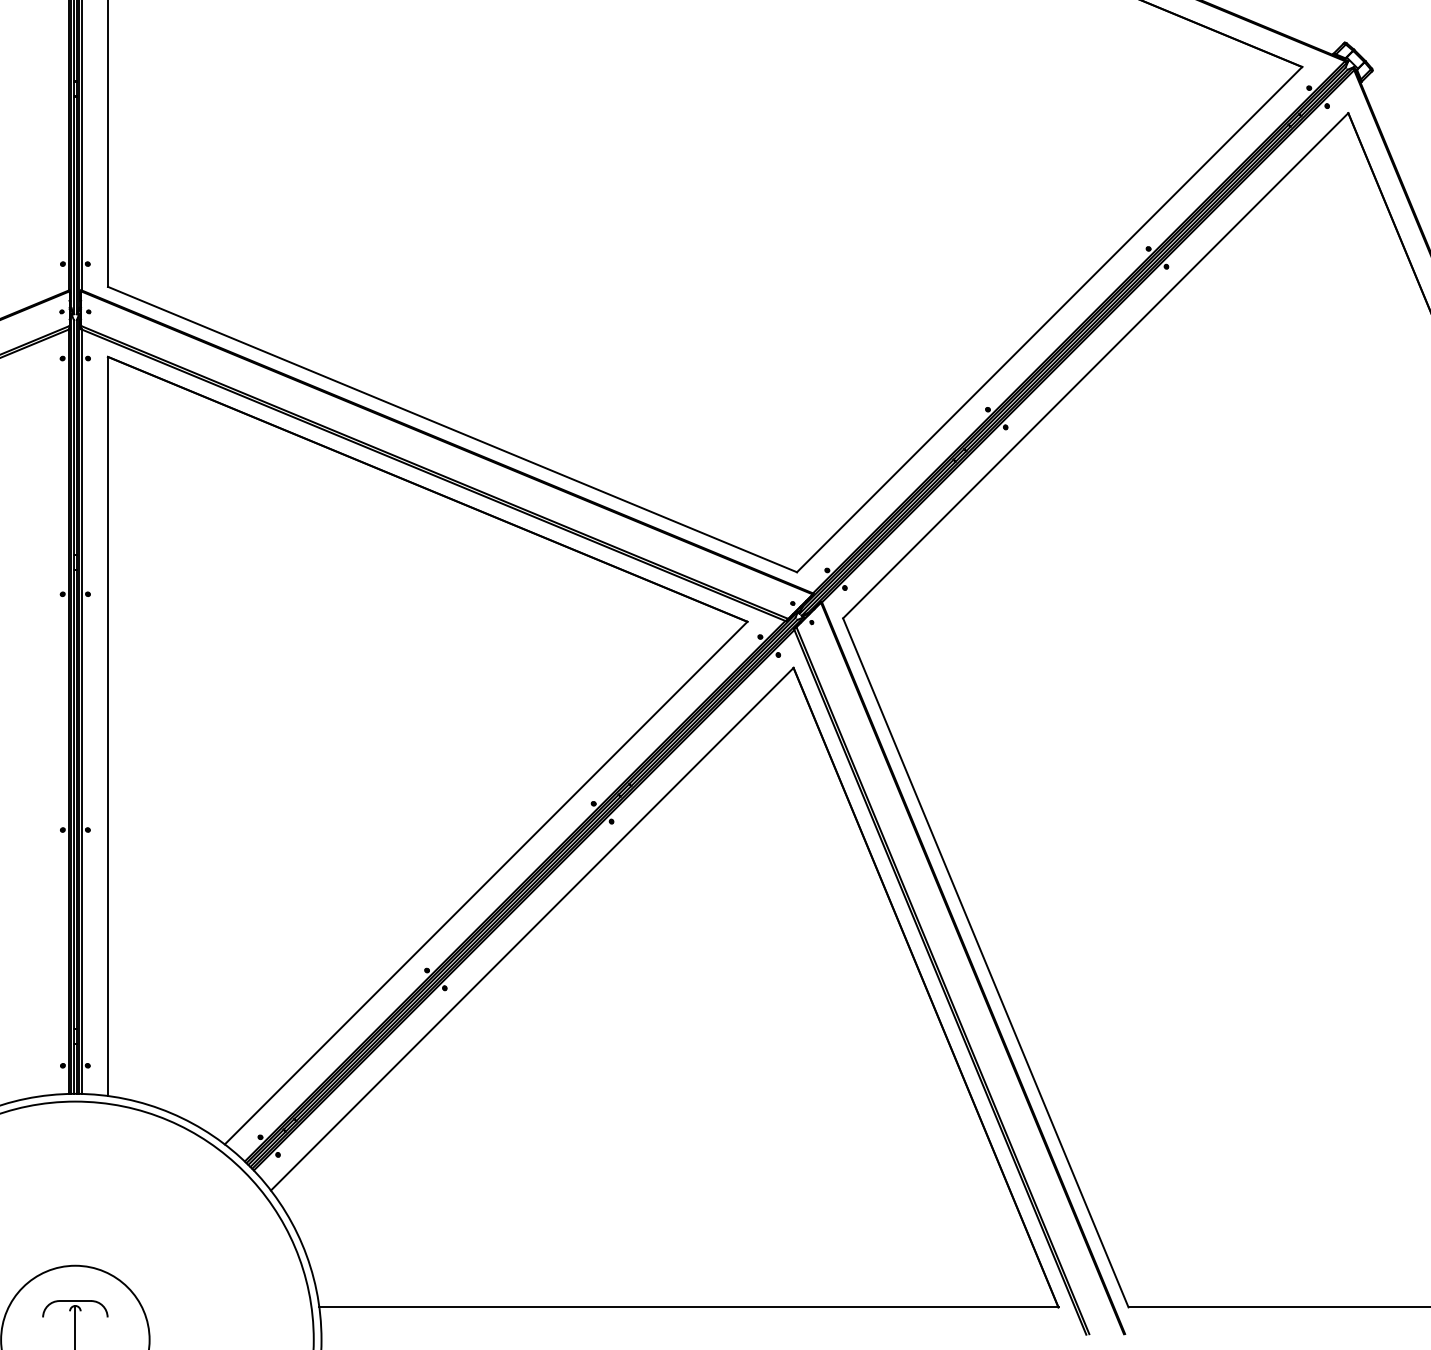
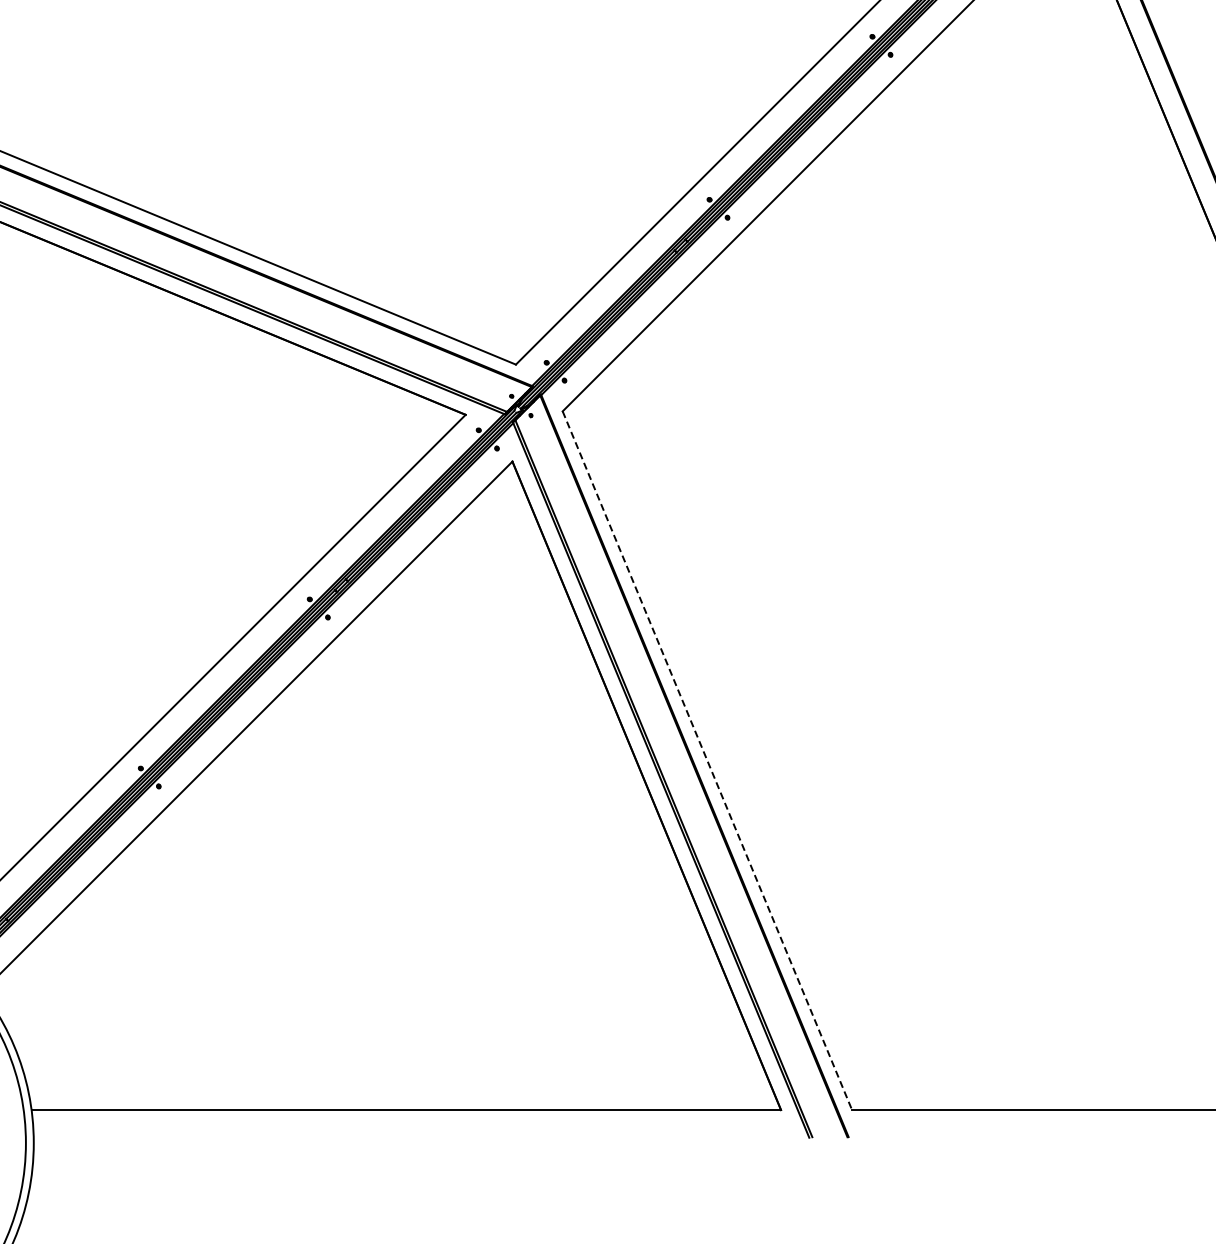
line: (985, 962) -> (707, 760), solid -> dashed

